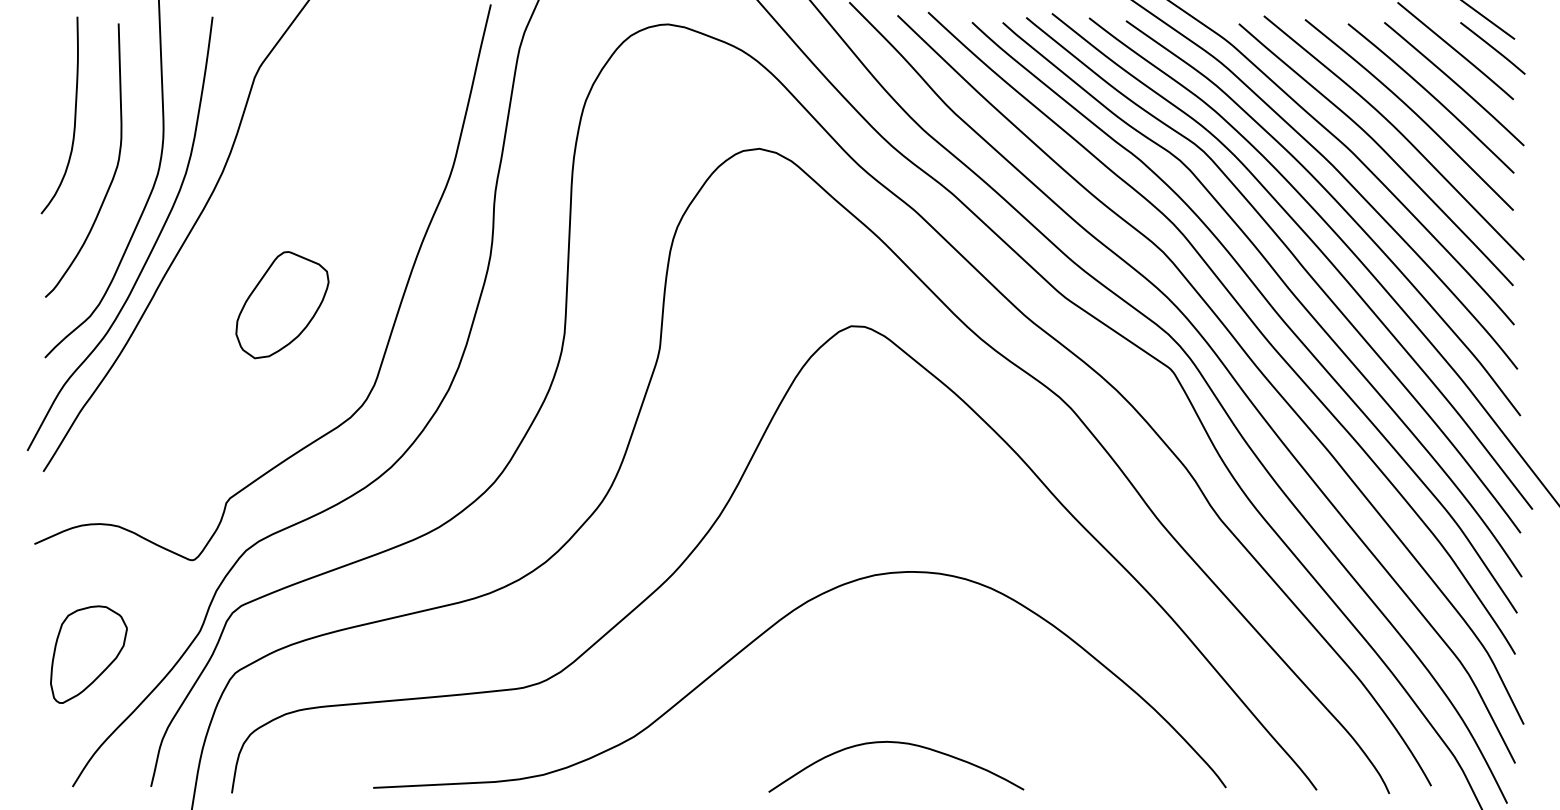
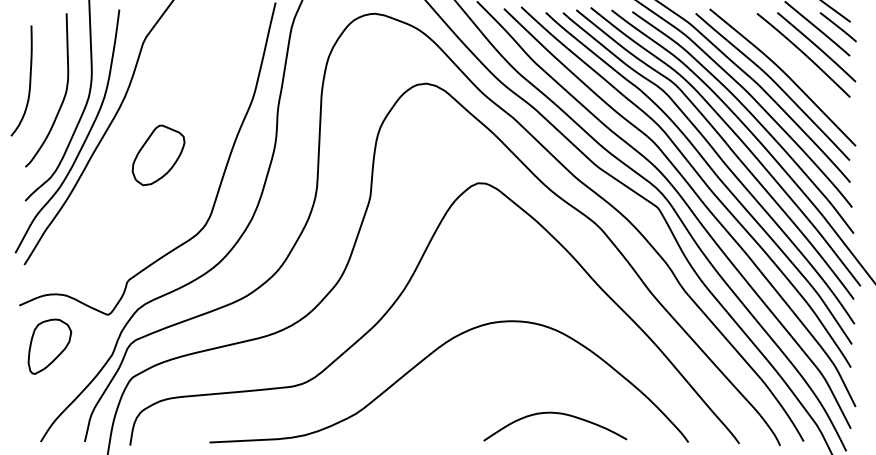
curve: (1411, 111) -> (792, 62), removed
curve: (73, 114) -> (29, 80), moved
part: (282, 305) -> (158, 155), moved
part: (88, 654) -> (49, 346), moved
curve: (901, 745) -> (558, 414), moved

